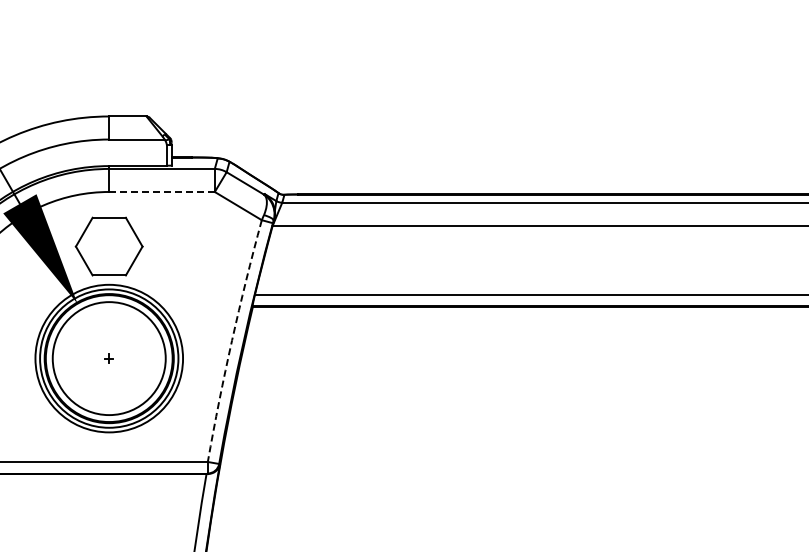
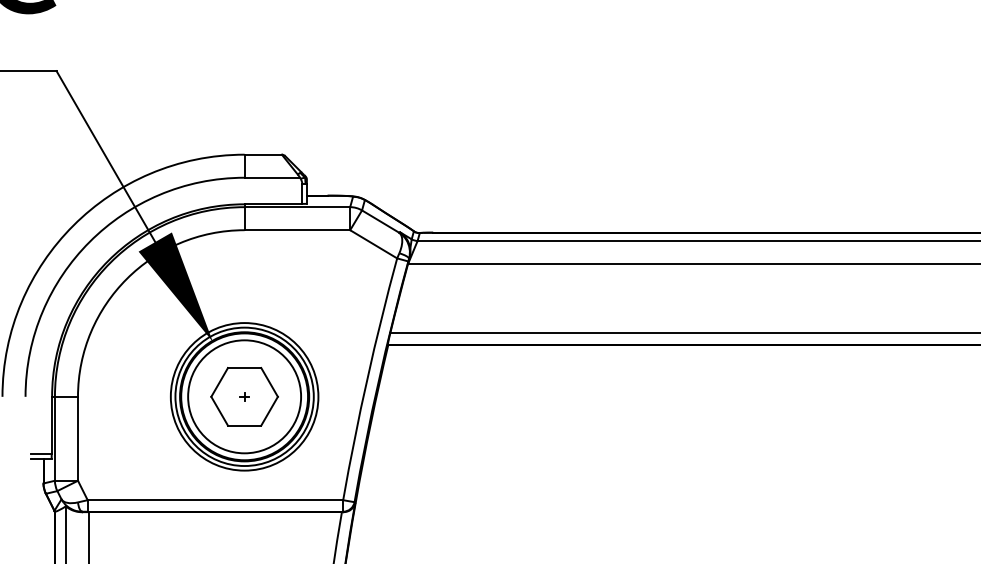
line: (162, 192) -> (297, 230), dashed -> solid
part: (109, 246) -> (244, 396), moved
arc: (232, 340) -> (367, 378), dashed -> solid

